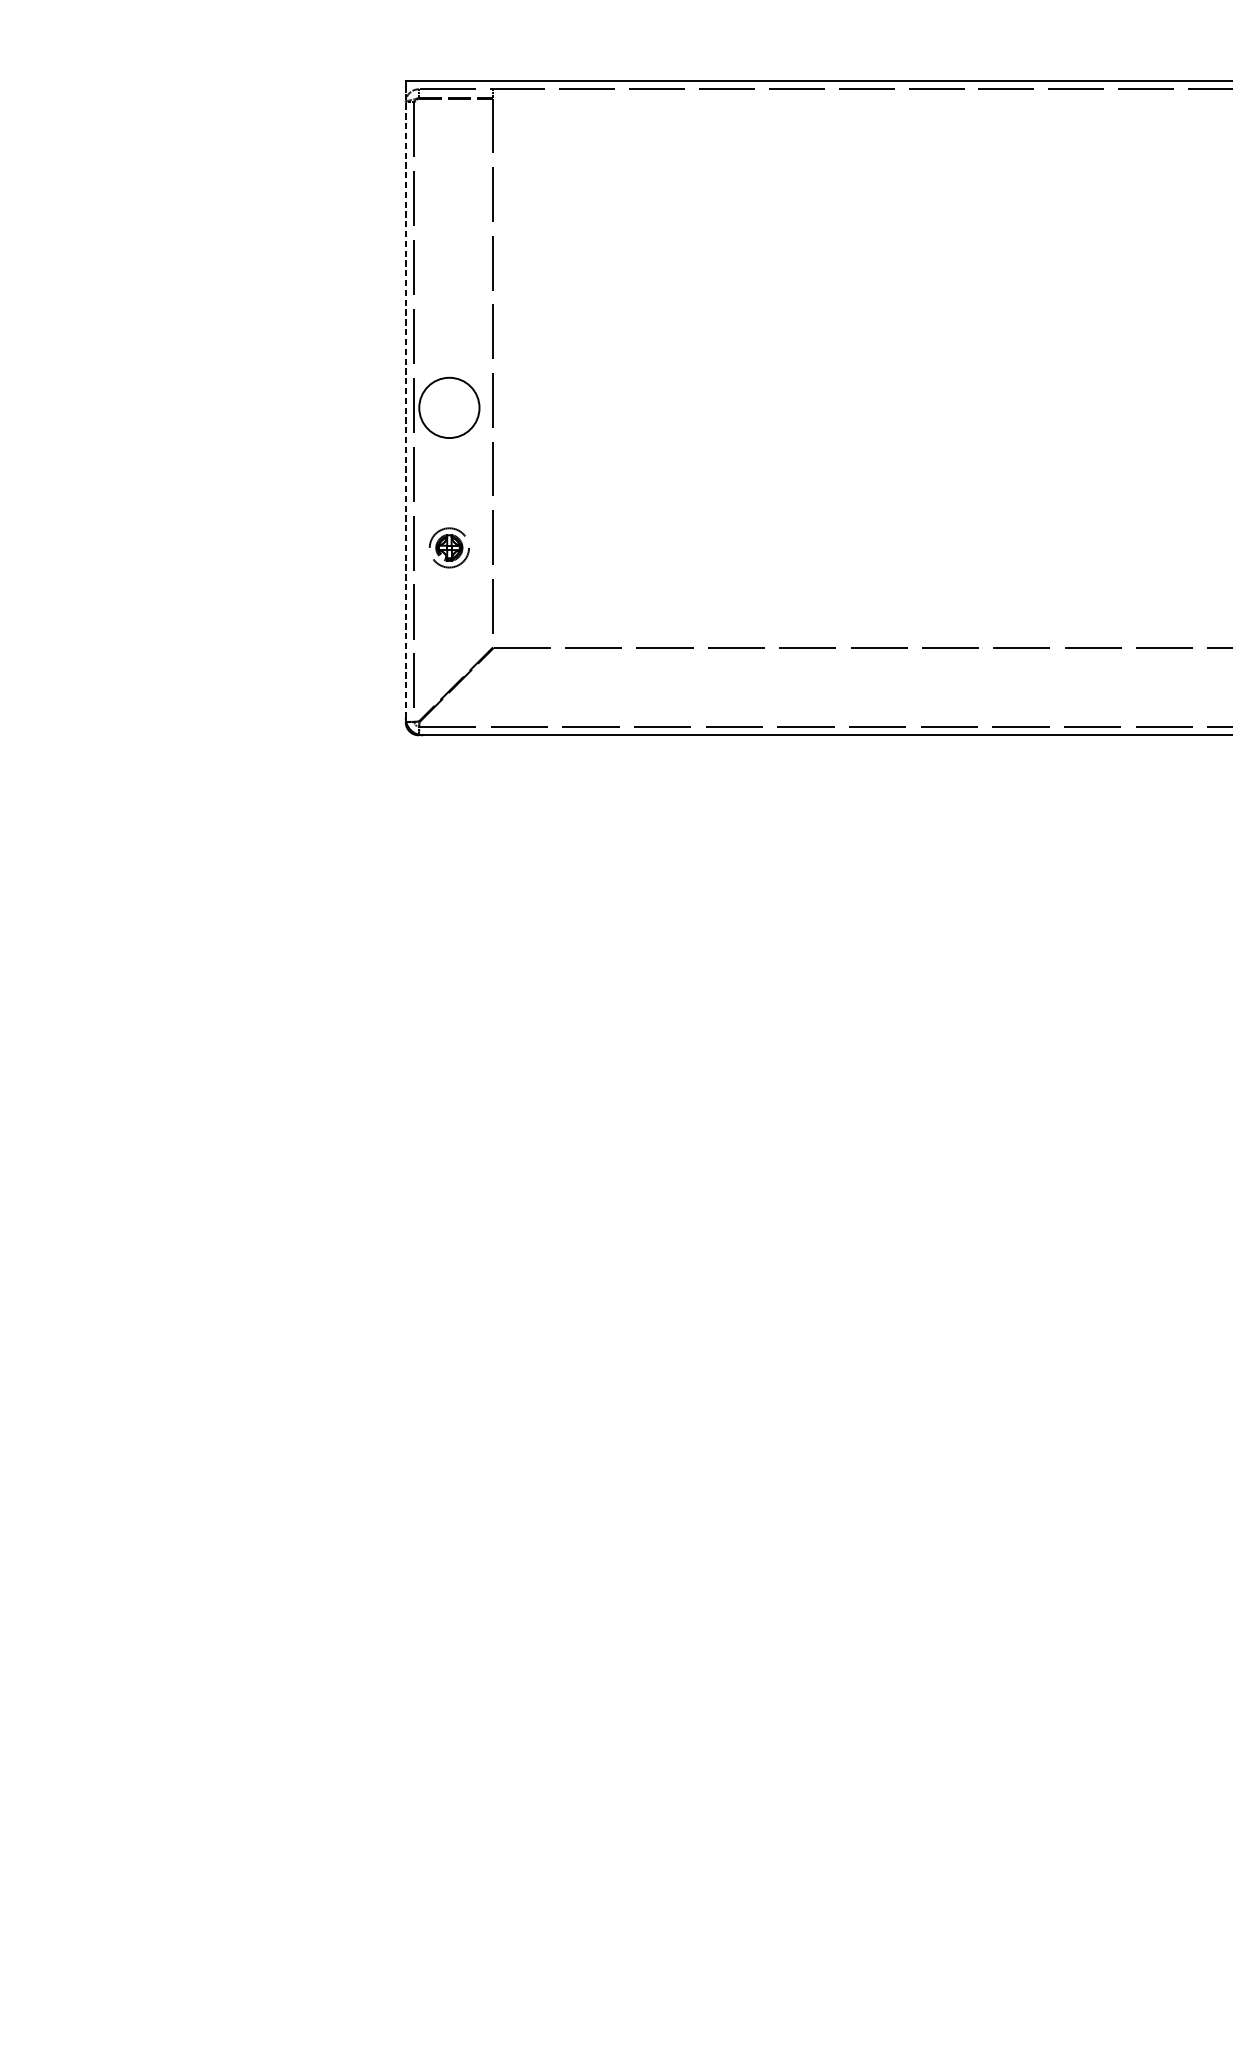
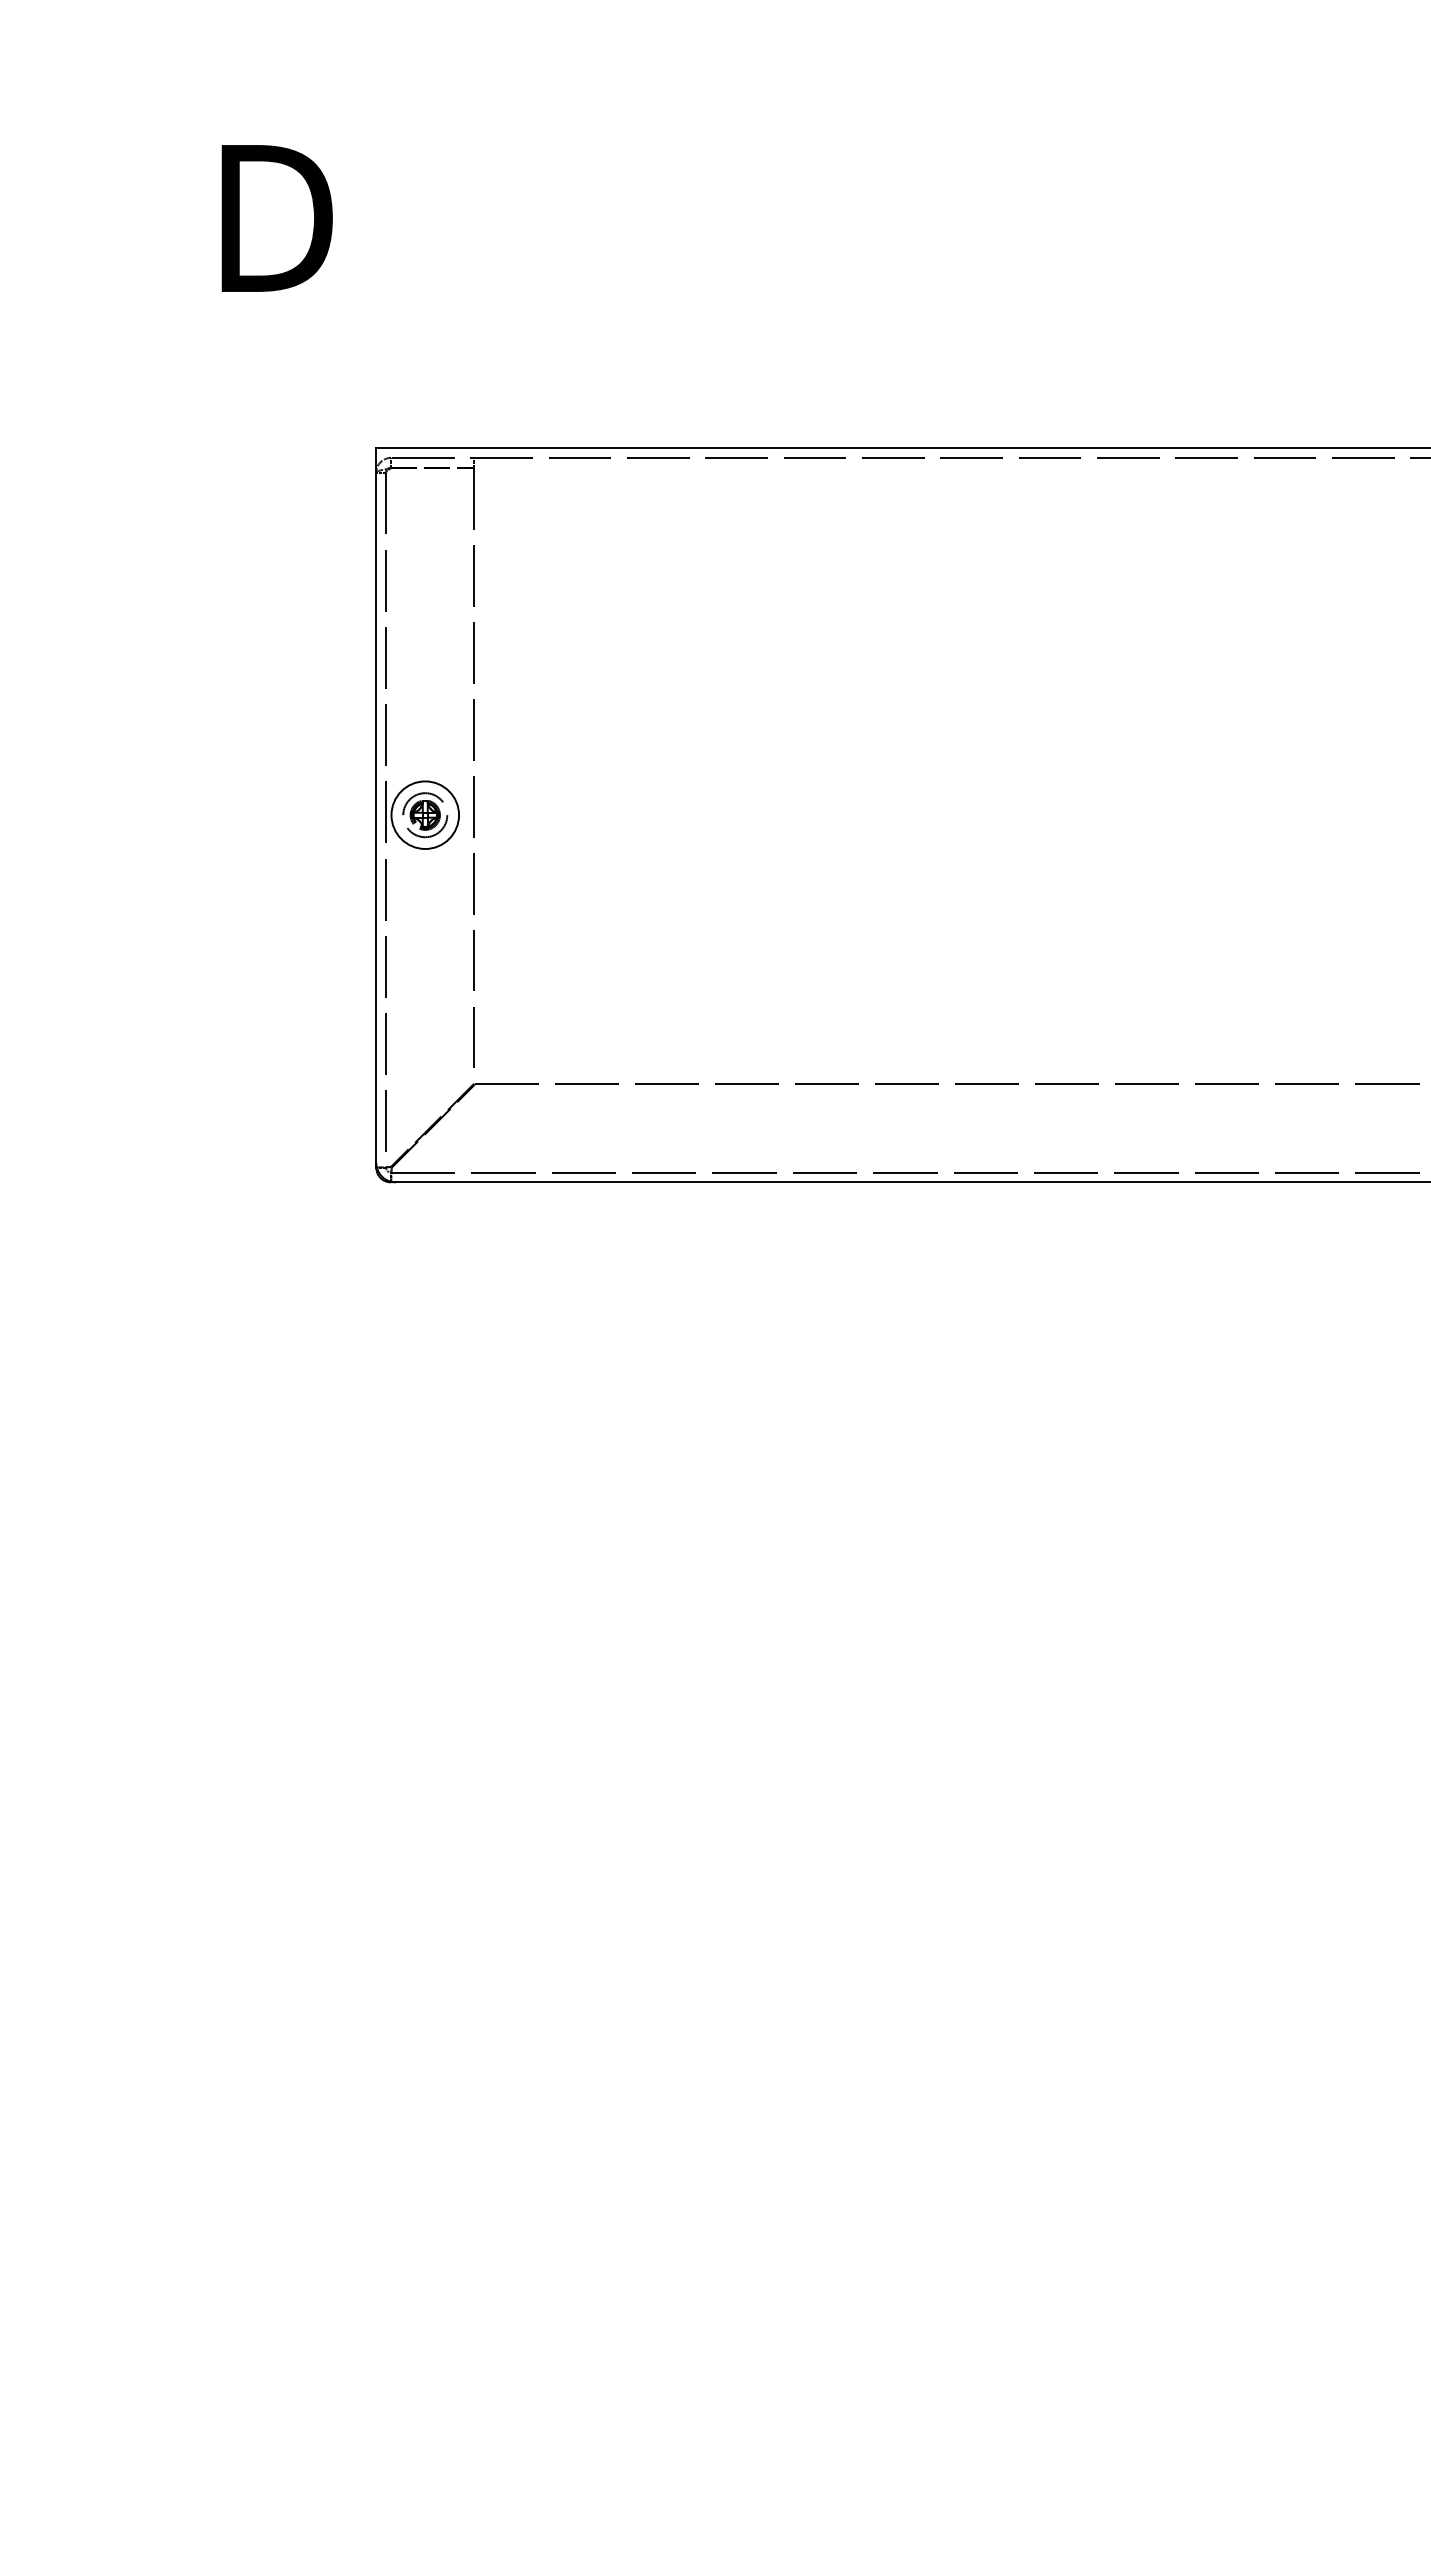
line: (405, 404) -> (376, 811), dashed -> solid
part: (449, 548) -> (425, 815), moved

